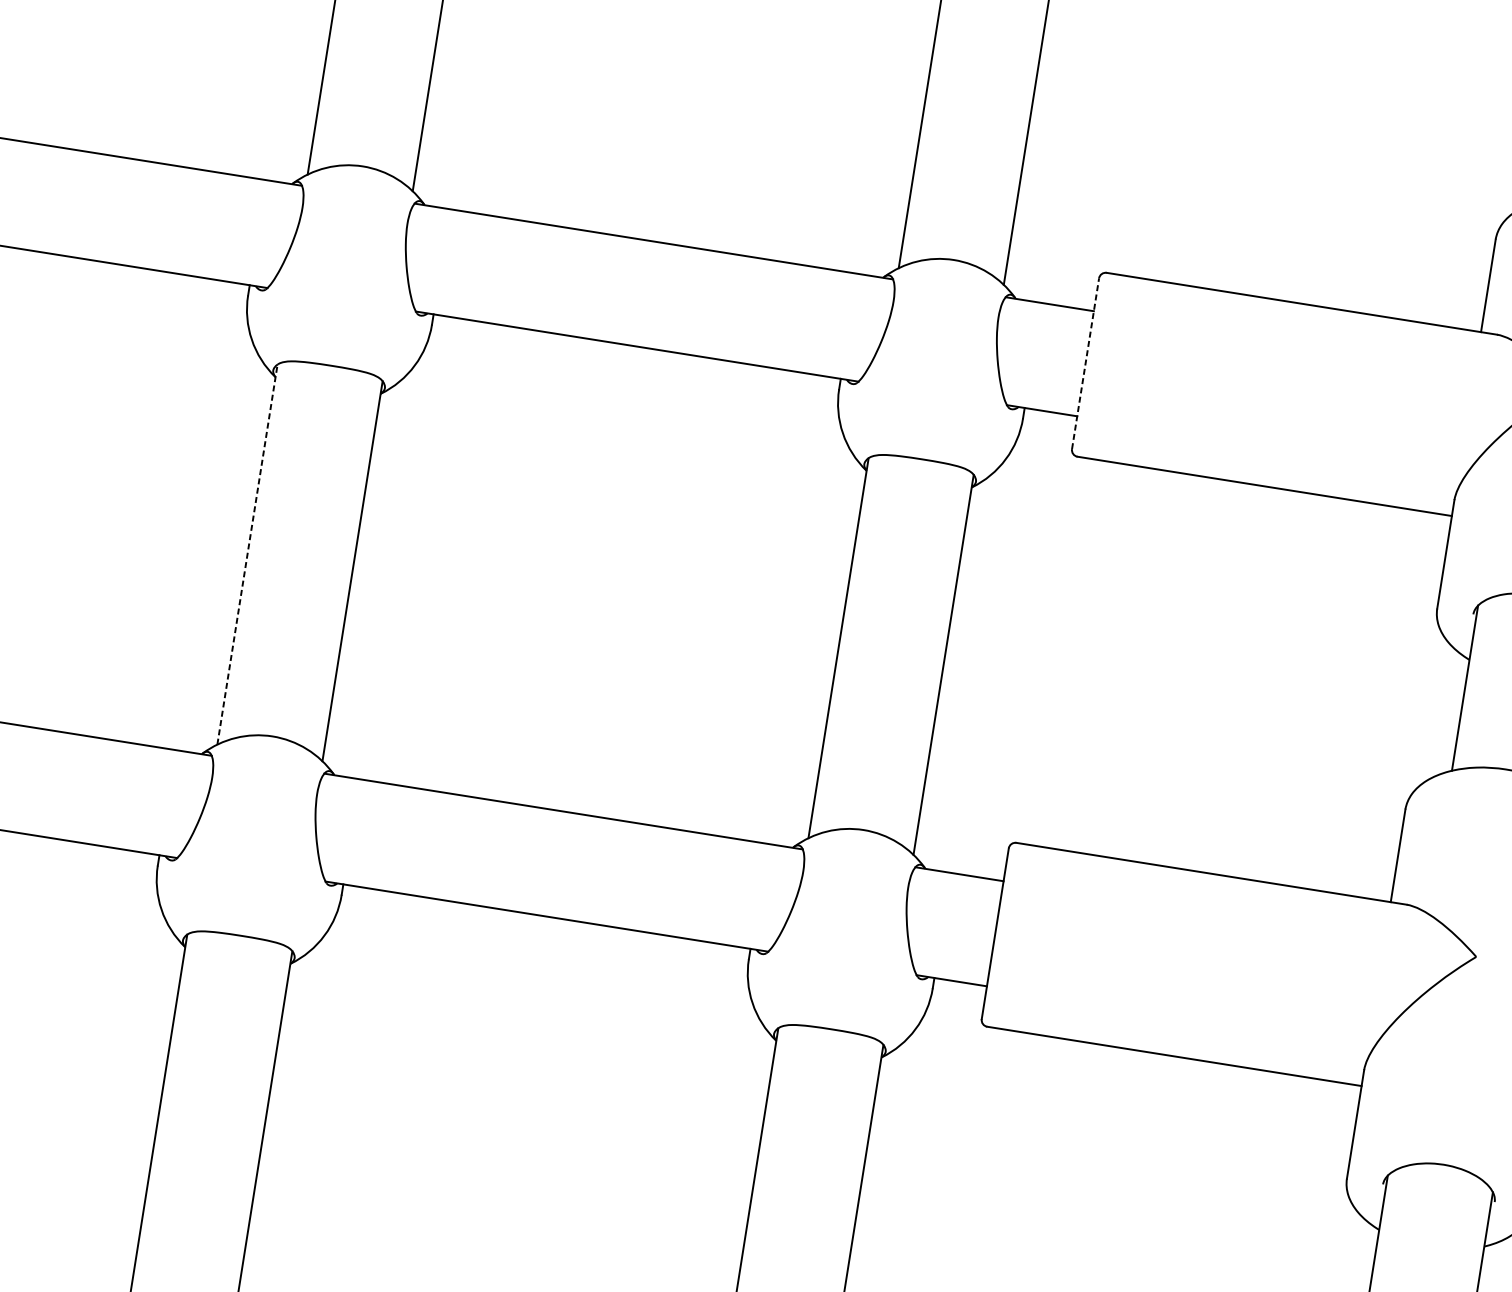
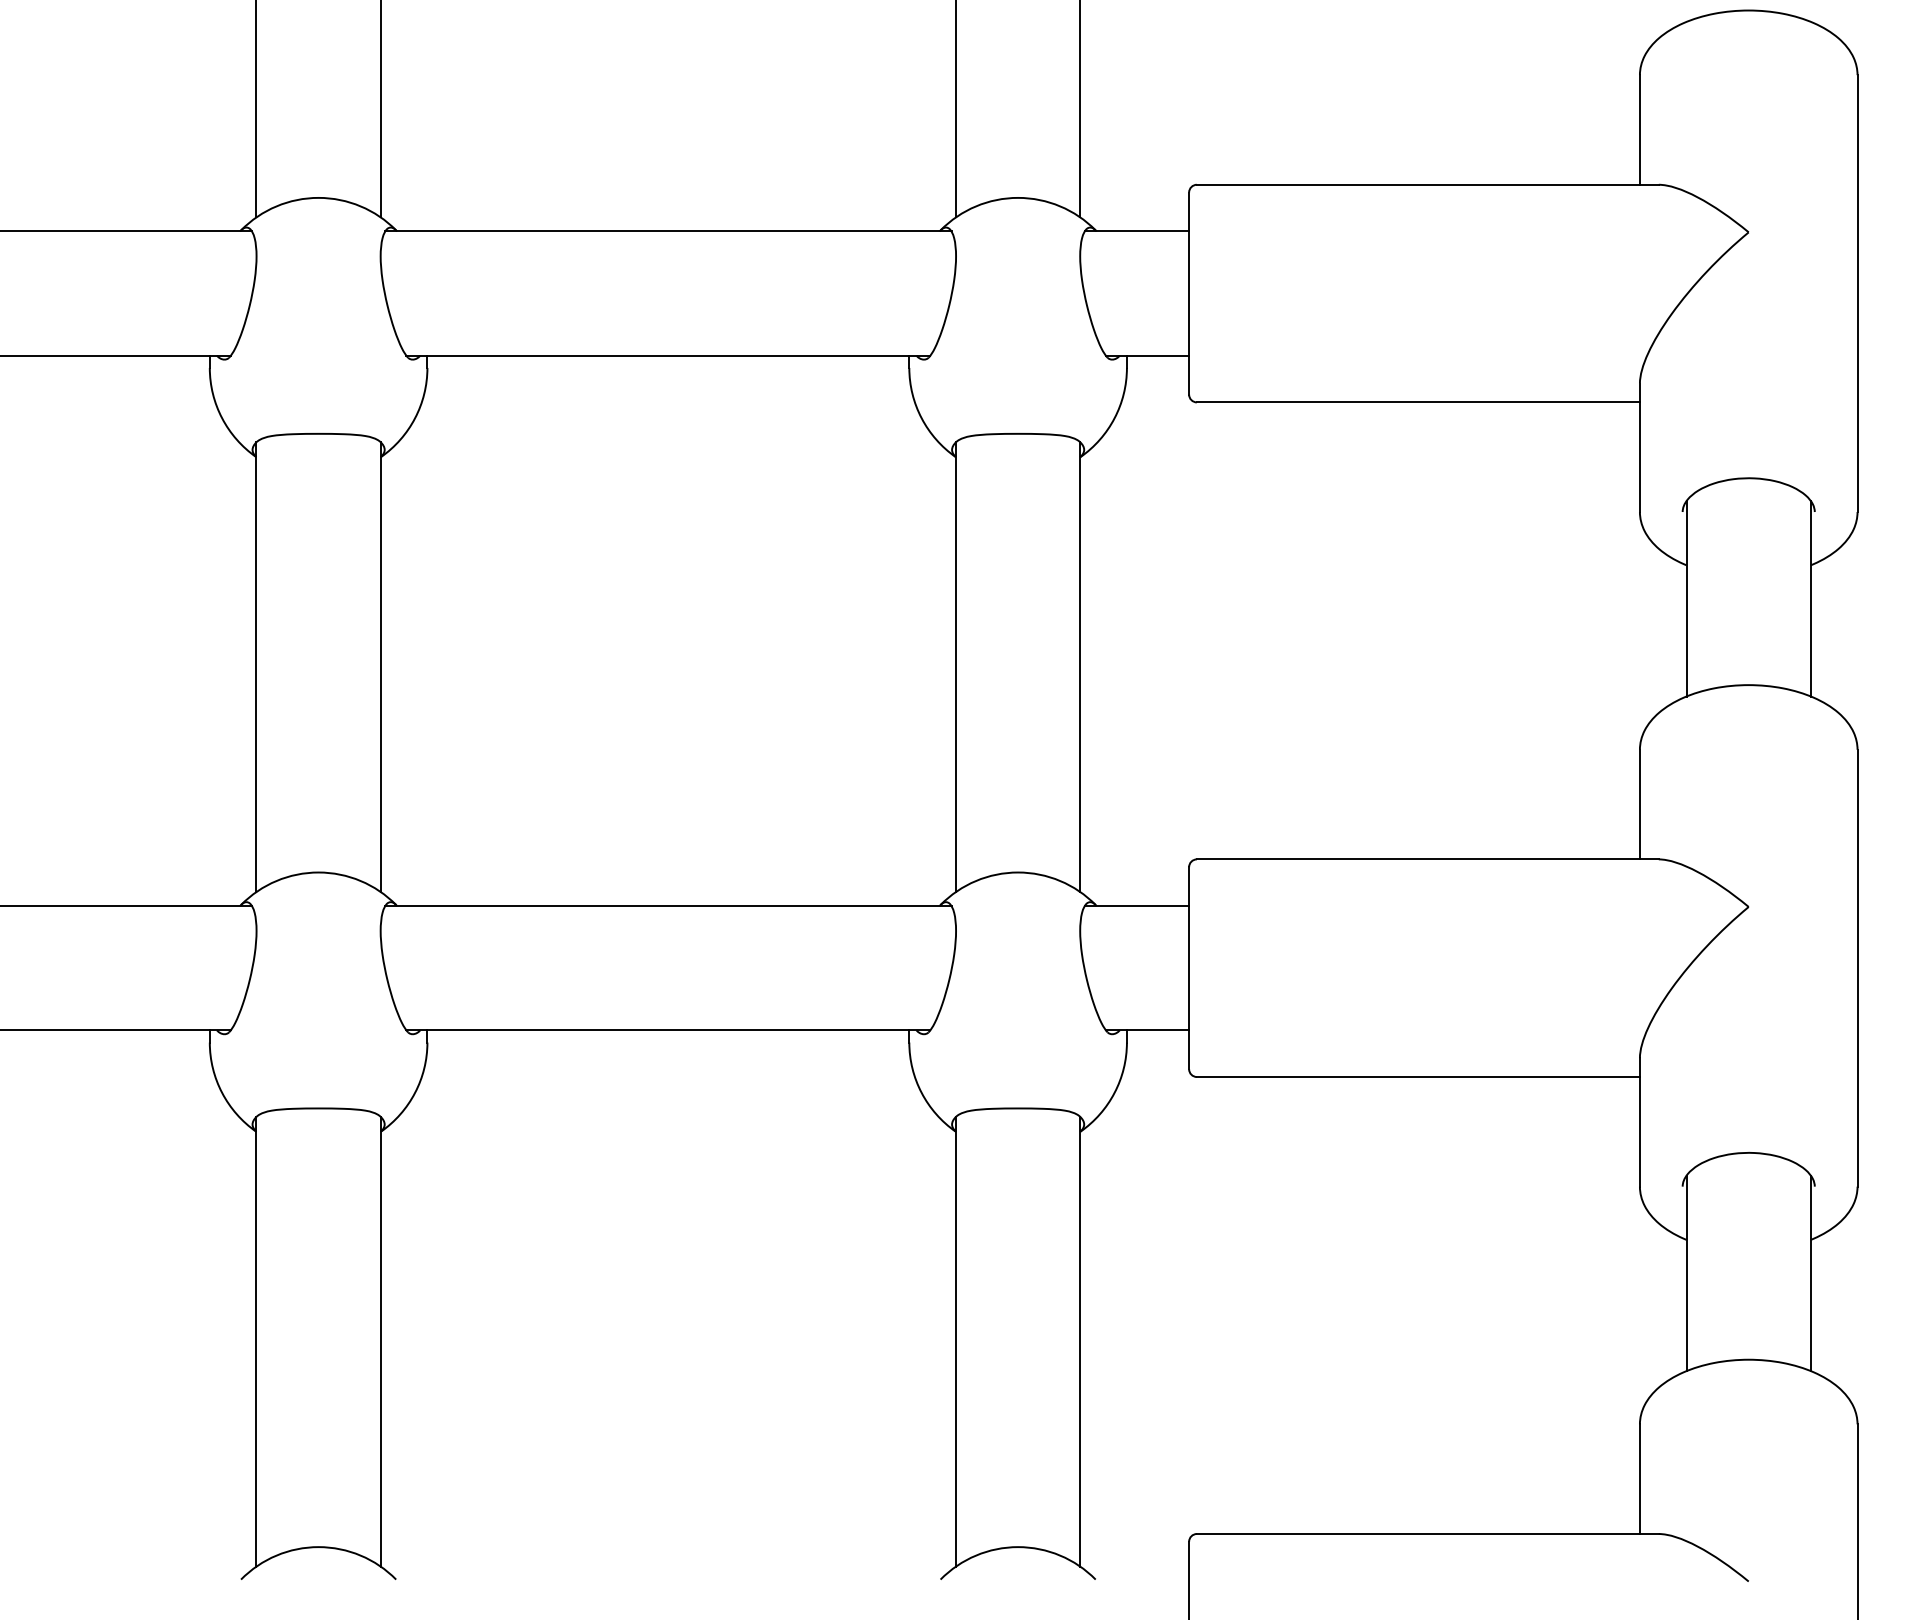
line: (1085, 363) -> (1189, 293), dashed -> solid
line: (247, 554) -> (256, 667), dashed -> solid

